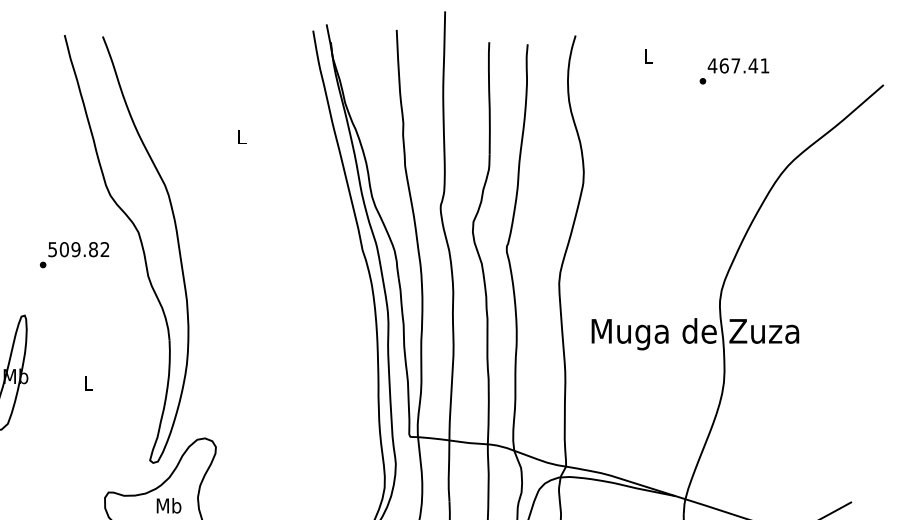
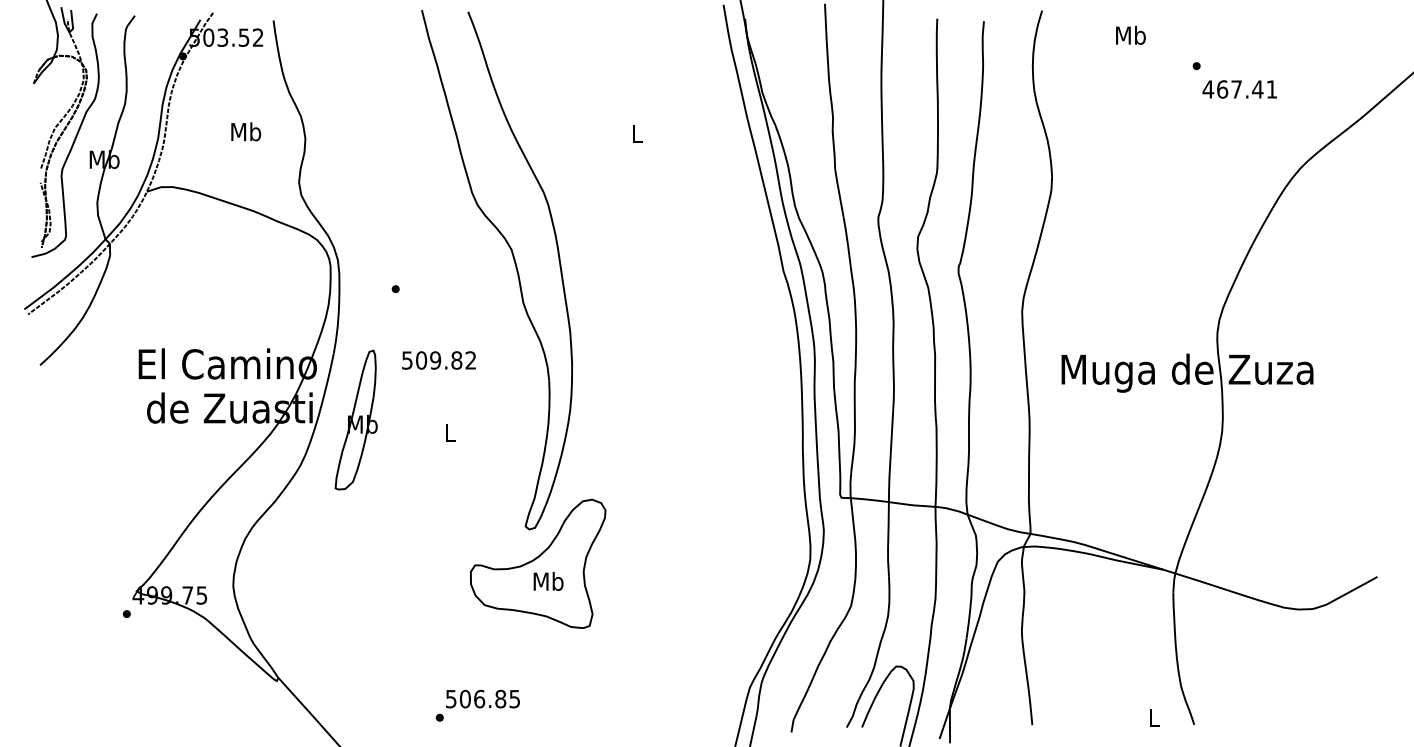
text: (648, 55) -> (1130, 34), L -> Mb
text: (738, 65) -> (1239, 89), moved
text: (78, 249) -> (438, 360), moved

